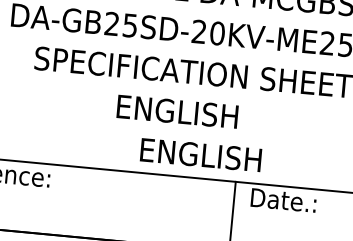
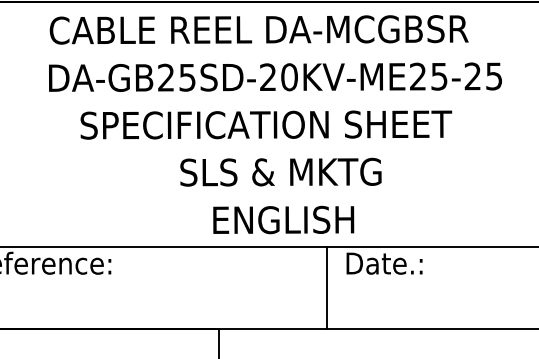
text: (202, 113) -> (280, 171), ENGLISH -> SLS & MKTG

